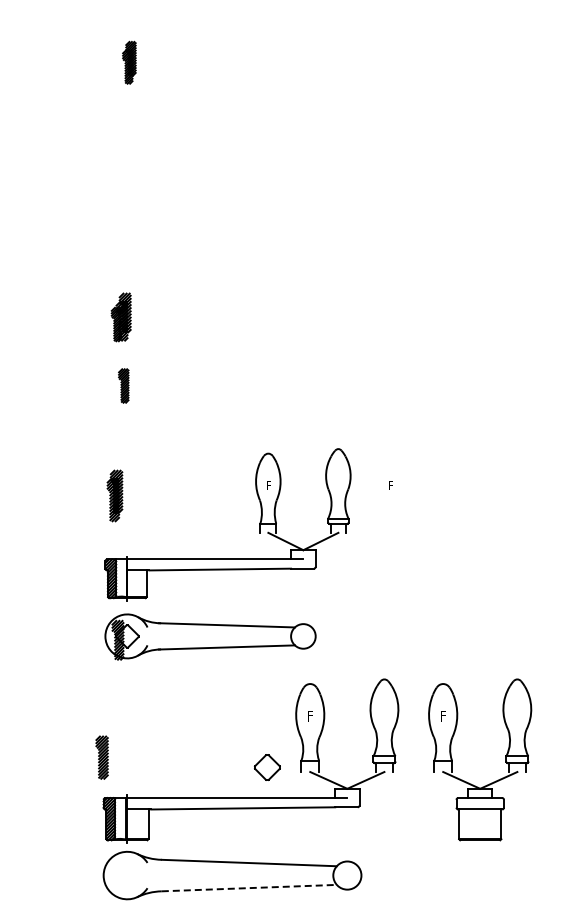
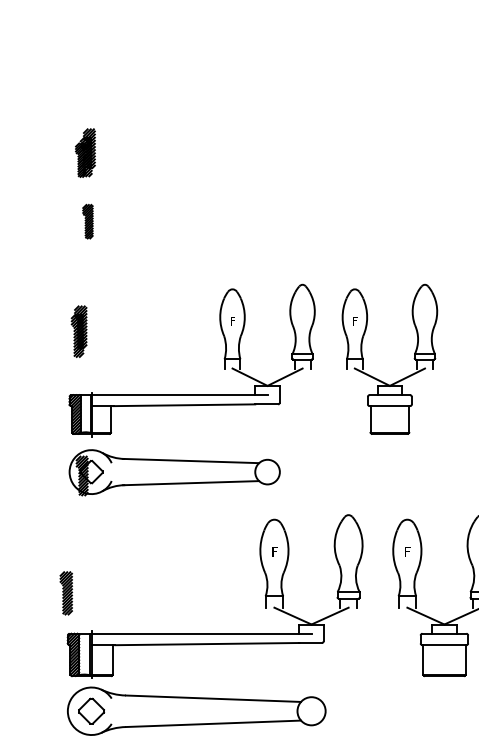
part: (414, 543) -> (378, 379), added
part: (267, 767) -> (91, 711), moved
line: (249, 888) -> (213, 724), dashed -> solid

